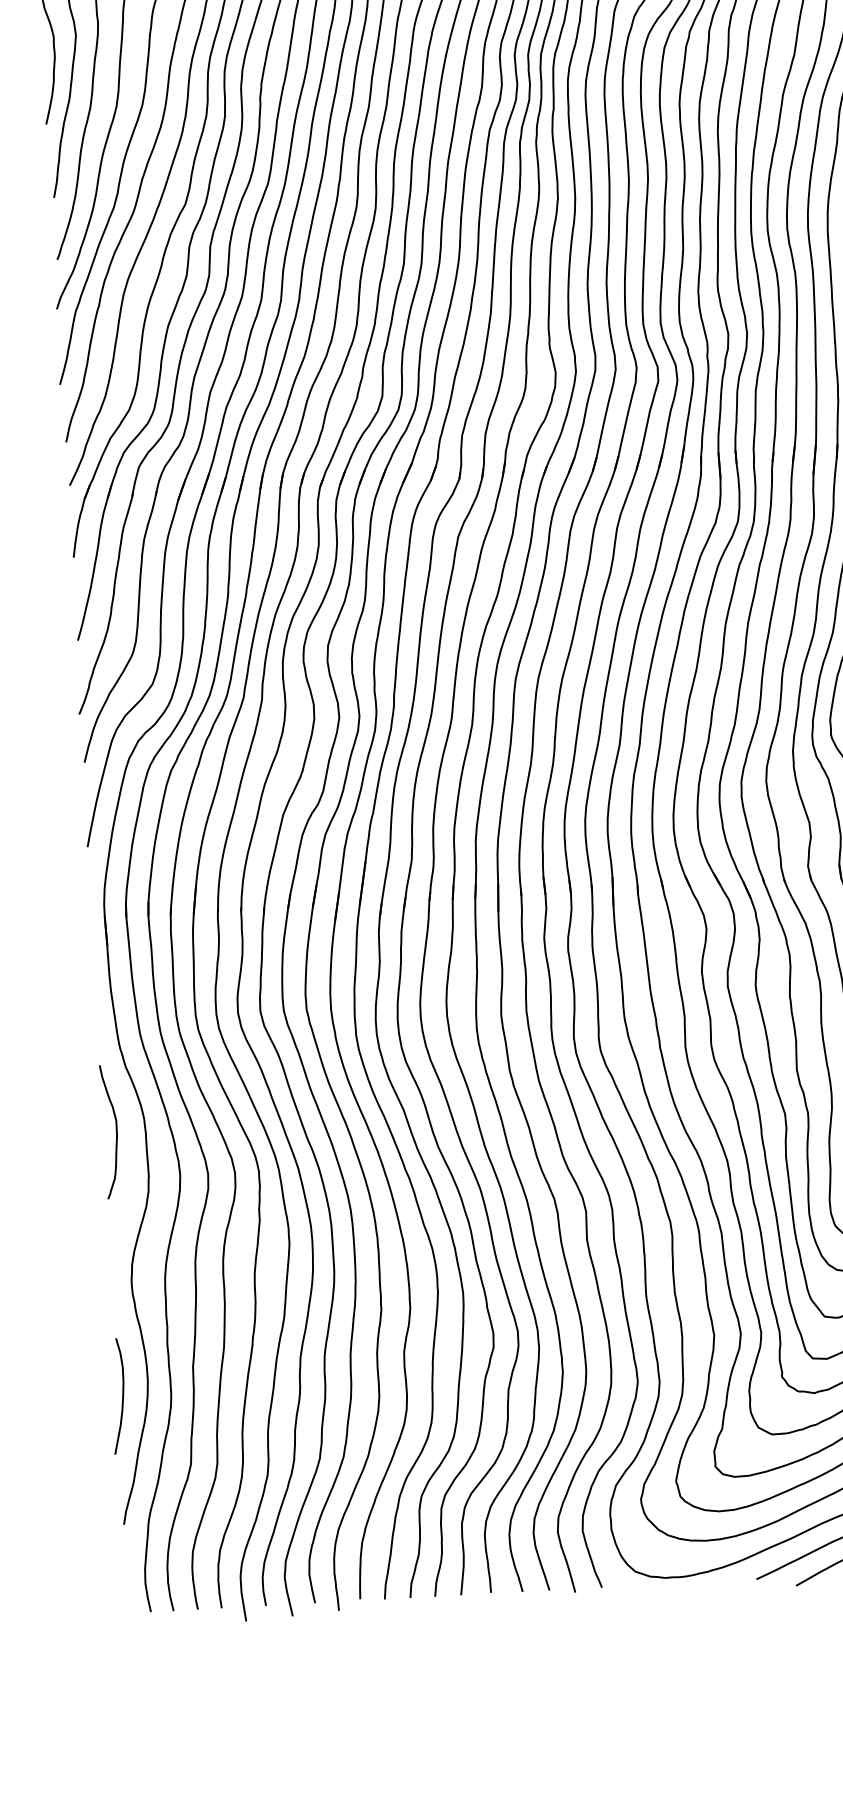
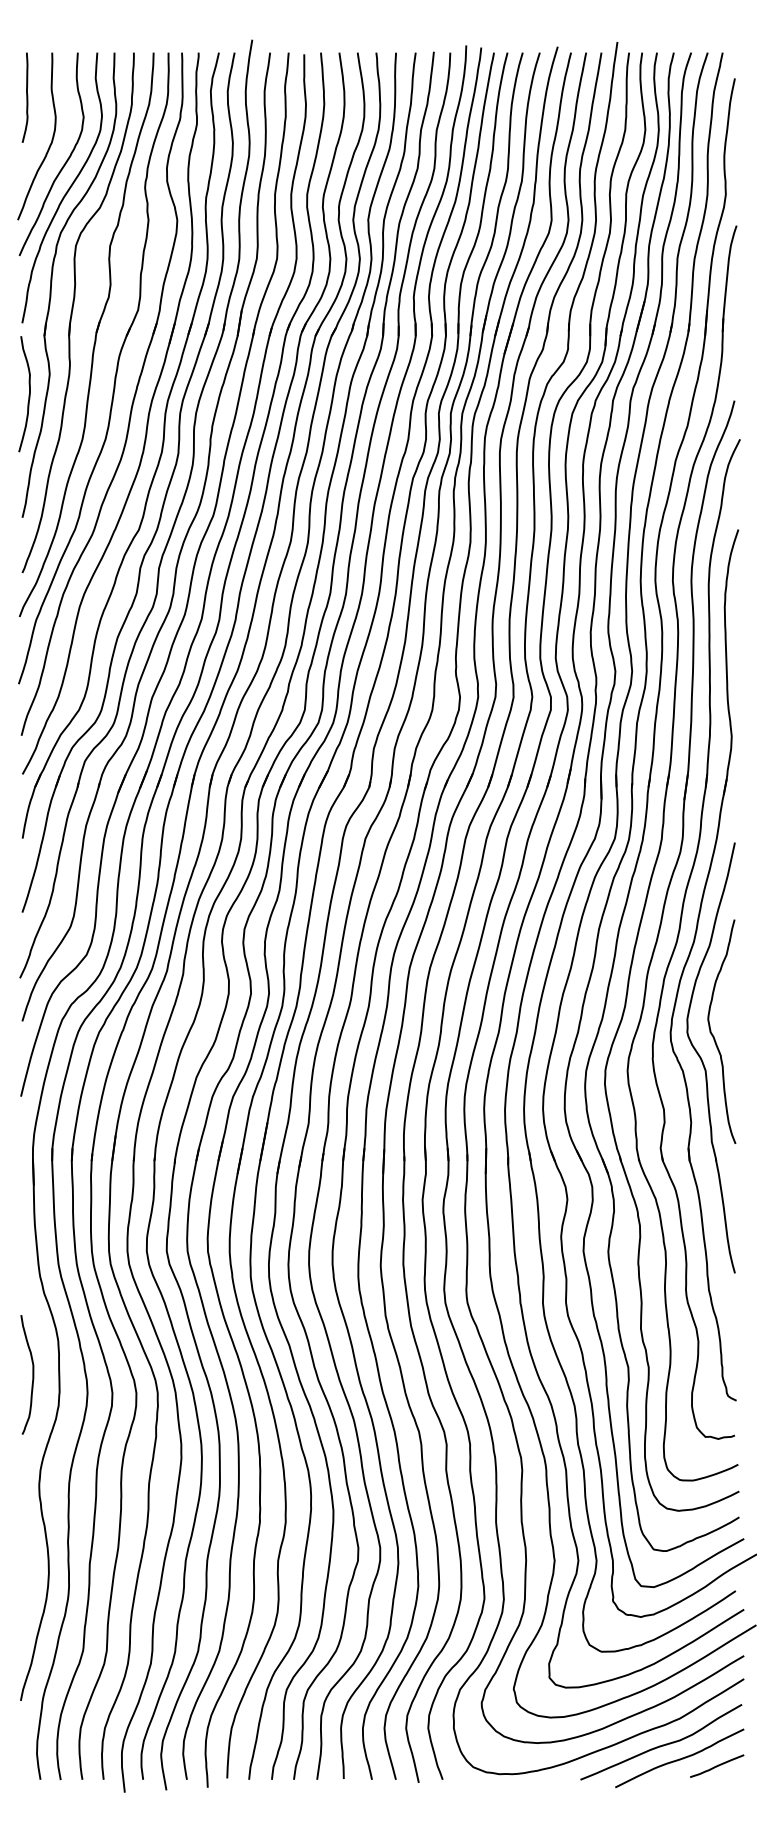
curve: (115, 1131) -> (32, 1374), moved
curve: (122, 1395) -> (25, 1585), removed

